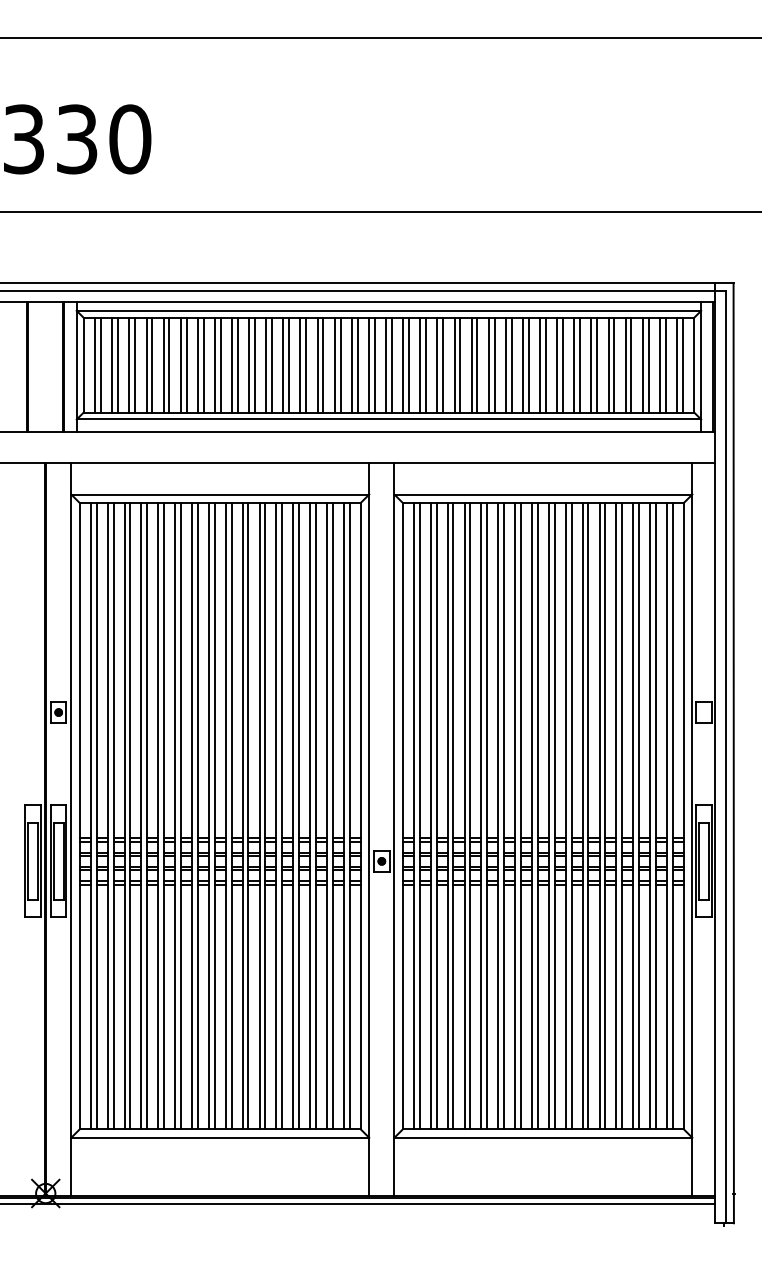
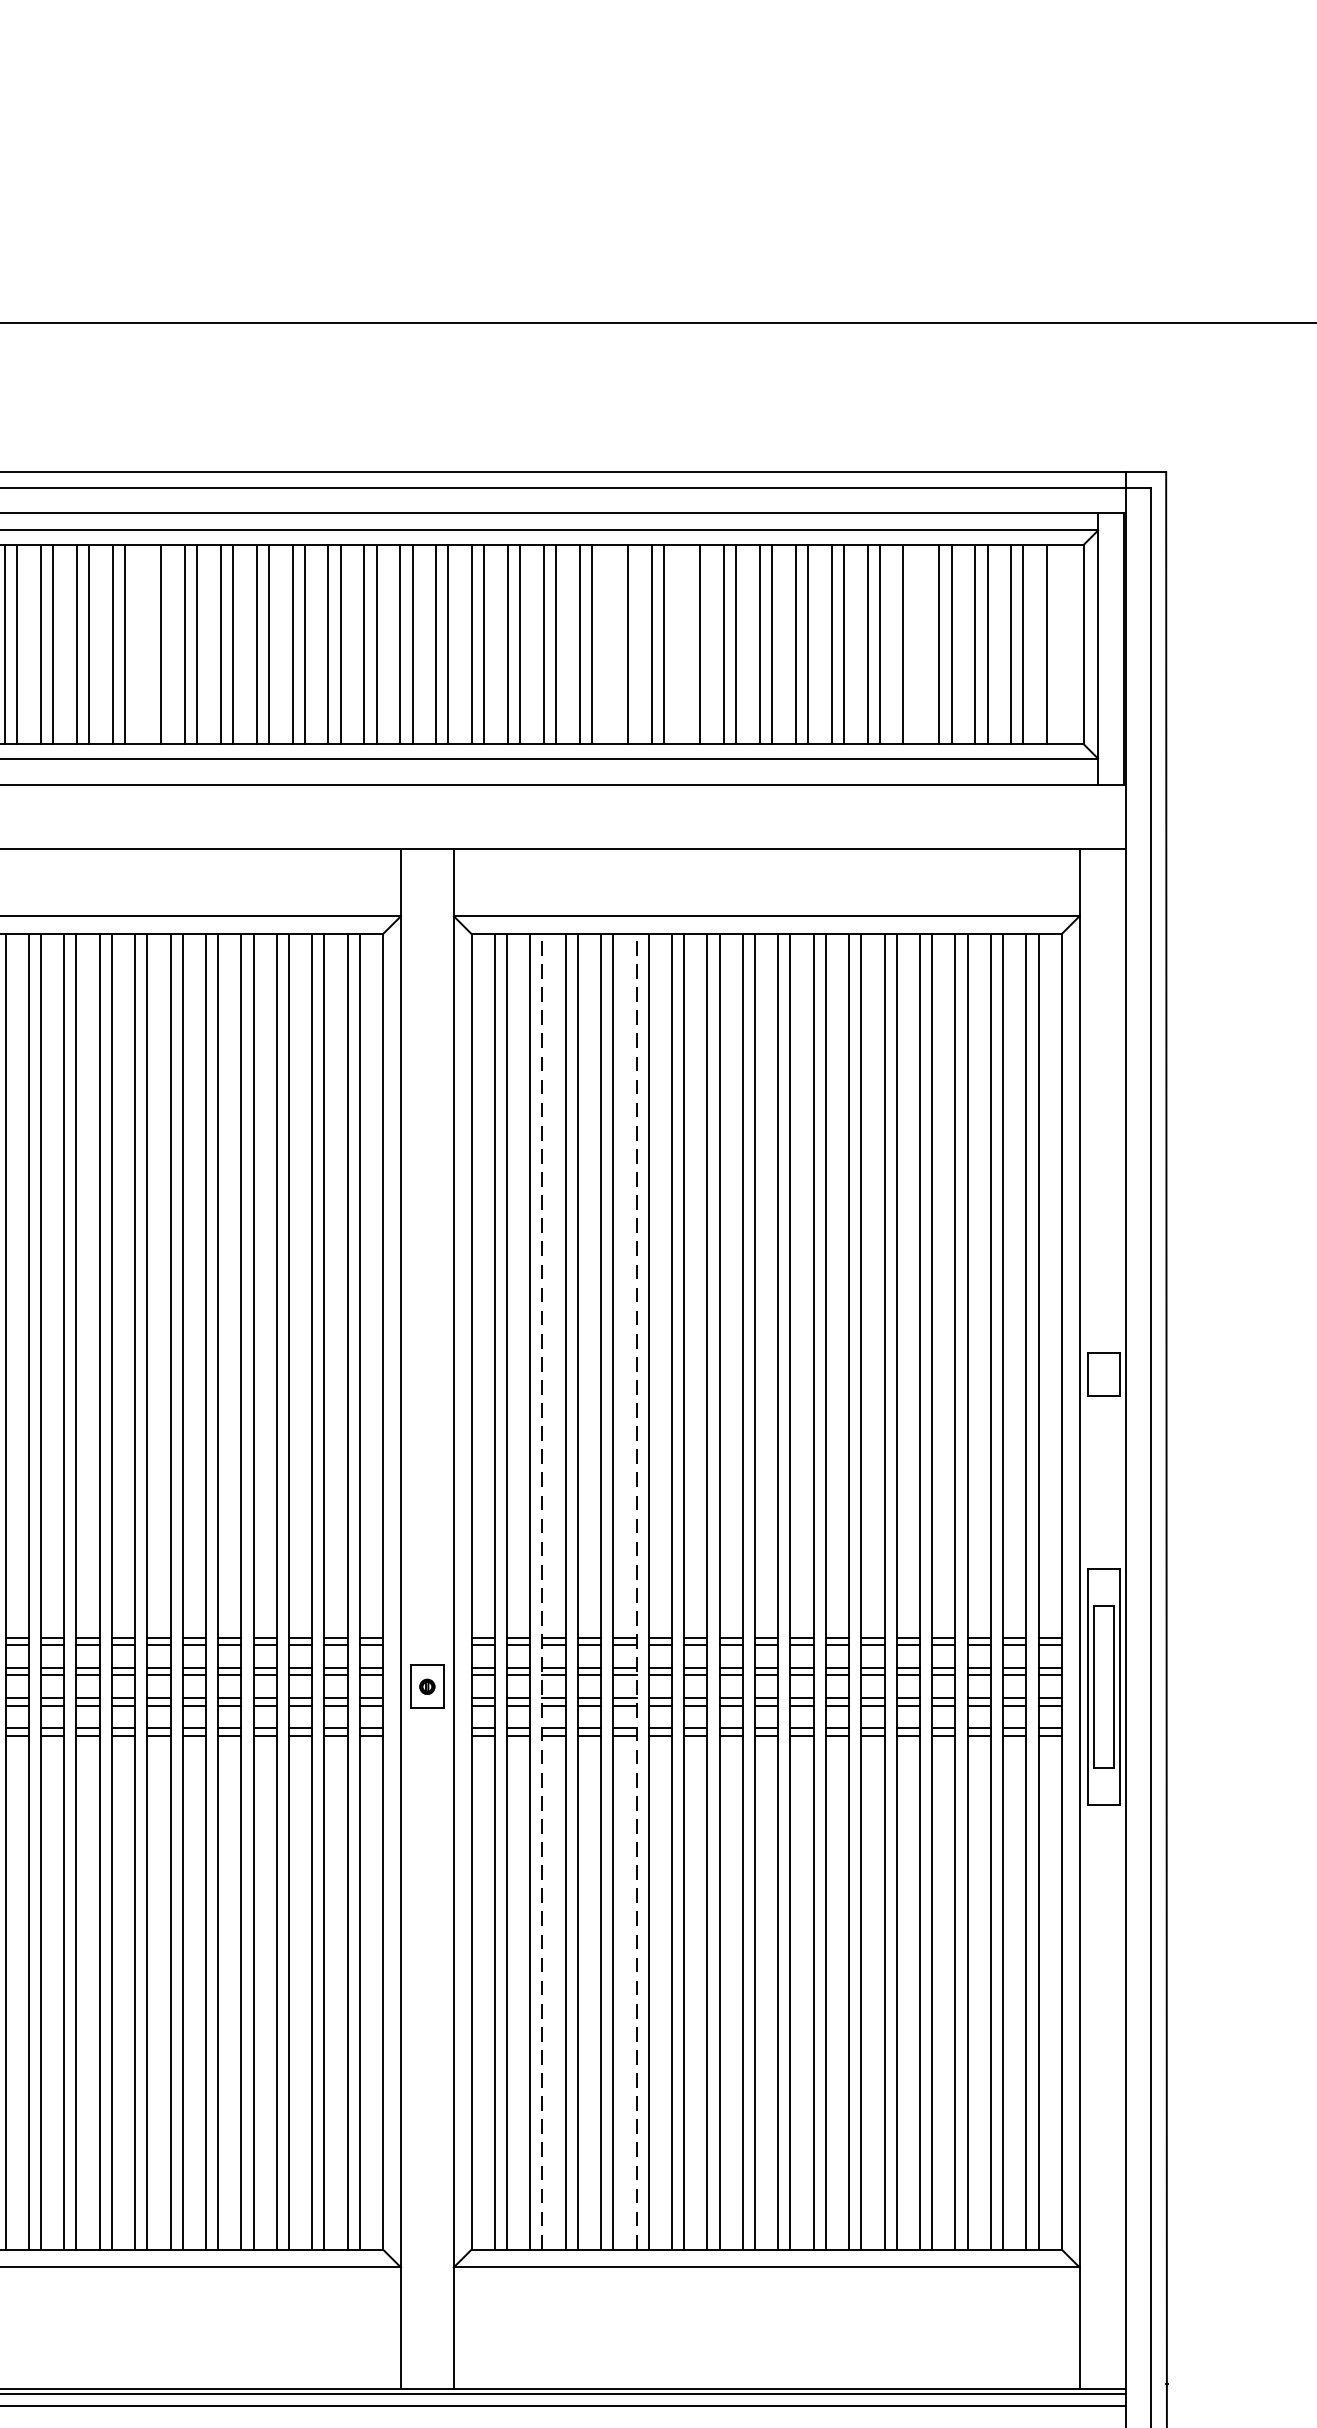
line: (249, 364) -> (149, 643), removed
line: (471, 364) -> (615, 643), removed
line: (505, 364) -> (687, 643), removed
line: (614, 364) -> (916, 643), removed
line: (682, 364) -> (1058, 643), removed
line: (436, 815) -> (542, 1590), solid -> dashed
line: (481, 815) -> (636, 1590), solid -> dashed

